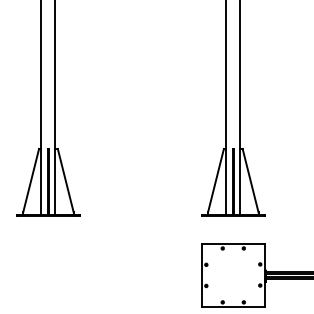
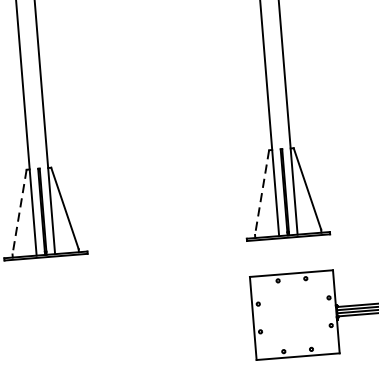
line: (31, 180) -> (20, 211), solid -> dashed
line: (216, 180) -> (262, 192), solid -> dashed

